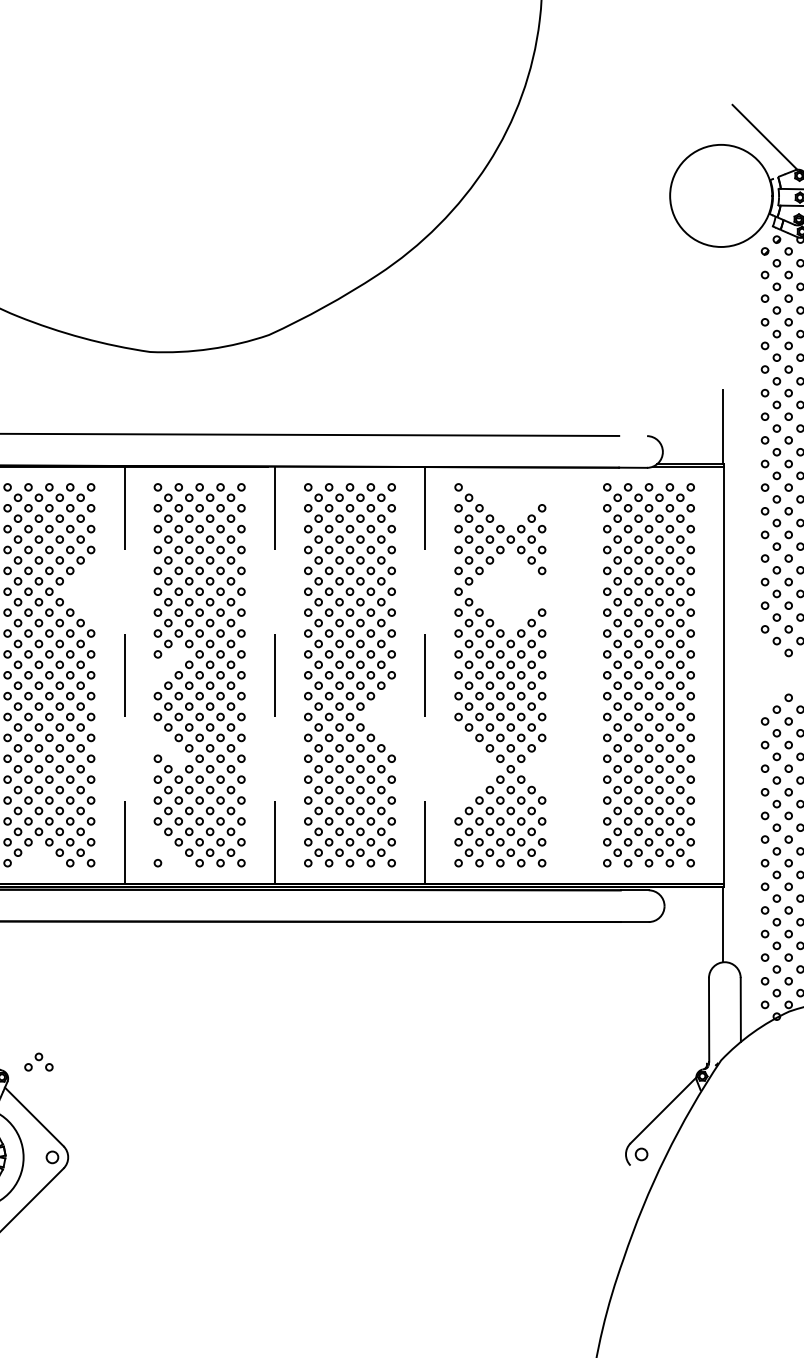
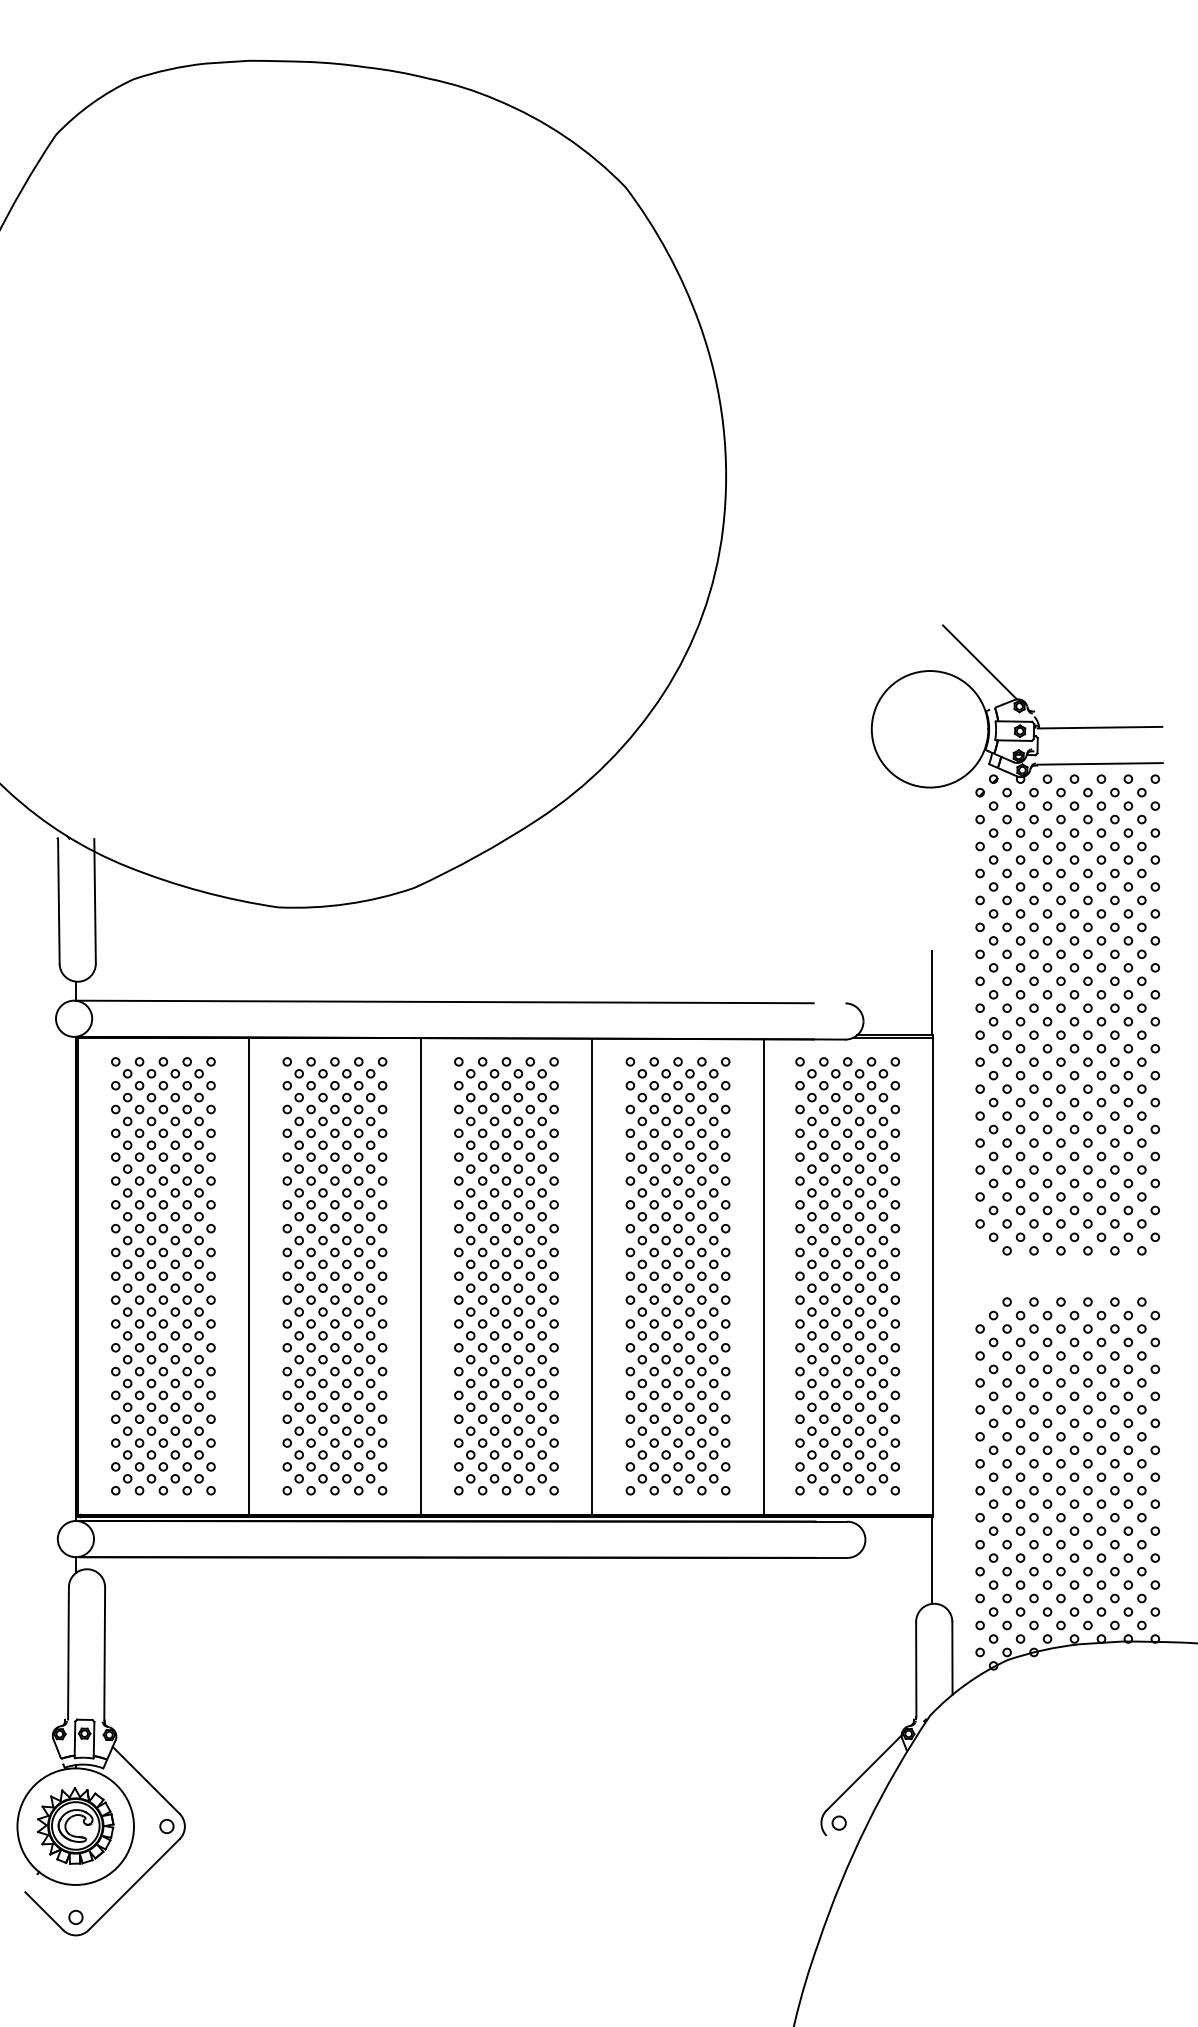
part: (510, 502) -> (689, 1079), added
part: (80, 585) -> (198, 1173), added
part: (510, 585) -> (689, 1173), added
part: (167, 664) -> (298, 1263), added
line: (124, 674) -> (249, 1275), dashed -> solid
line: (274, 674) -> (420, 1275), dashed -> solid
line: (425, 675) -> (592, 1276), dashed -> solid
line: (575, 675) -> (763, 1276), added
part: (380, 710) -> (541, 1316), added
part: (167, 748) -> (298, 1359), added
part: (473, 769) -> (647, 1383), added
part: (536, 769) -> (719, 1383), added
part: (167, 852) -> (298, 1478), added
part: (38, 1061) -> (151, 1484), moved

